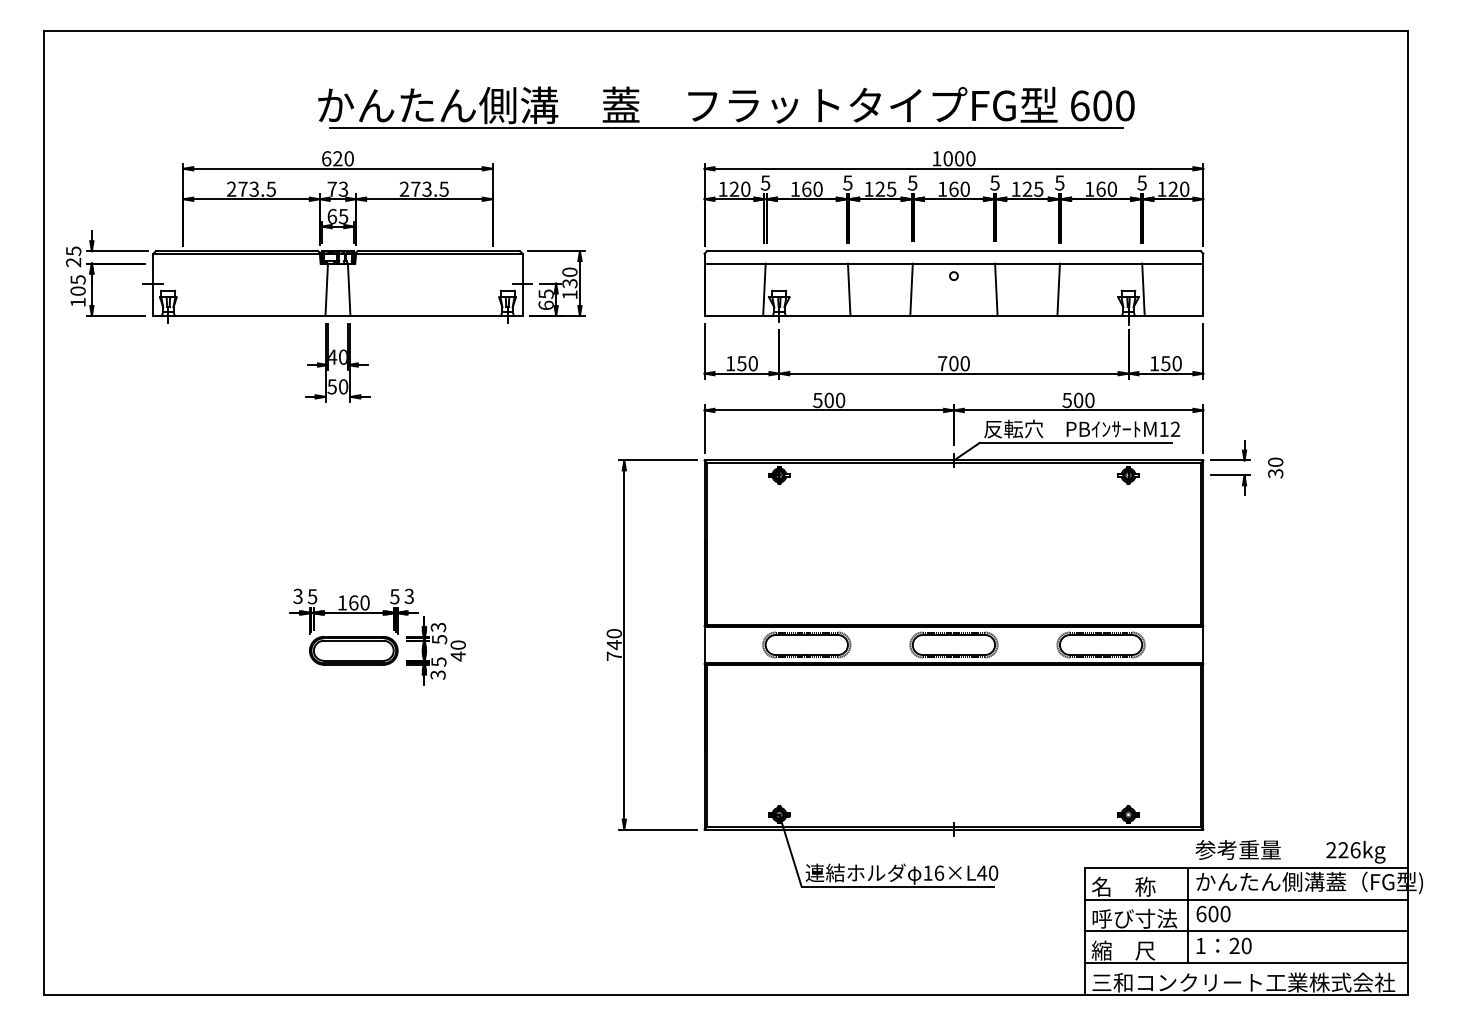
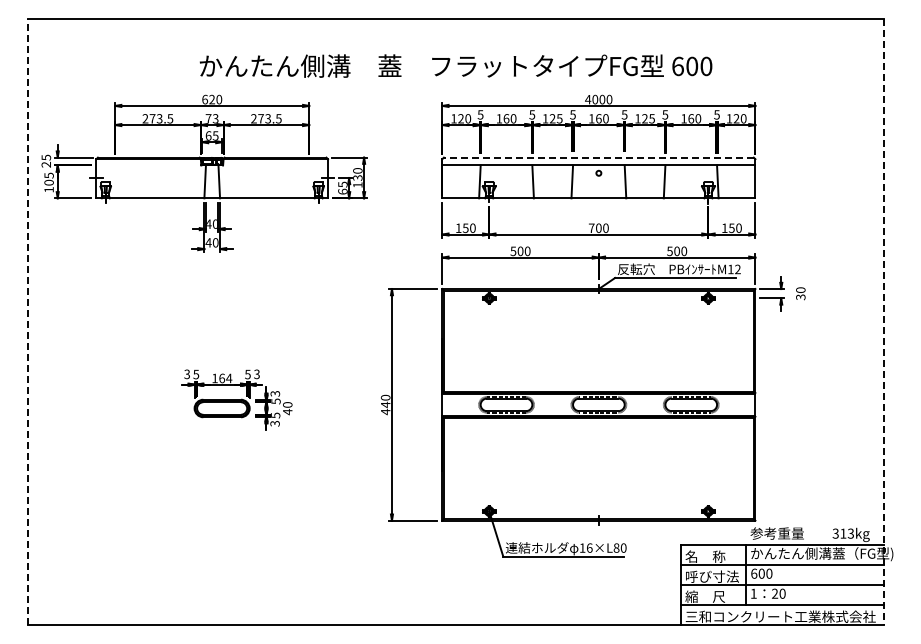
line: (725, 128) -> (455, 80), removed
text: (937, 158) -> (588, 99), 1000 -> 4000
line: (953, 250) -> (598, 157), solid -> dashed
text: (332, 386) -> (208, 242), 50 -> 40
line: (43, 512) -> (27, 321), solid -> dashed
line: (1407, 512) -> (883, 321), solid -> dashed
text: (365, 603) -> (229, 378), 160 -> 164
text: (614, 655) -> (385, 411), 740 -> 440
text: (1343, 849) -> (843, 533), 226kg -> 313kg
text: (982, 872) -> (616, 547), 16×L40 -> 16×L80

